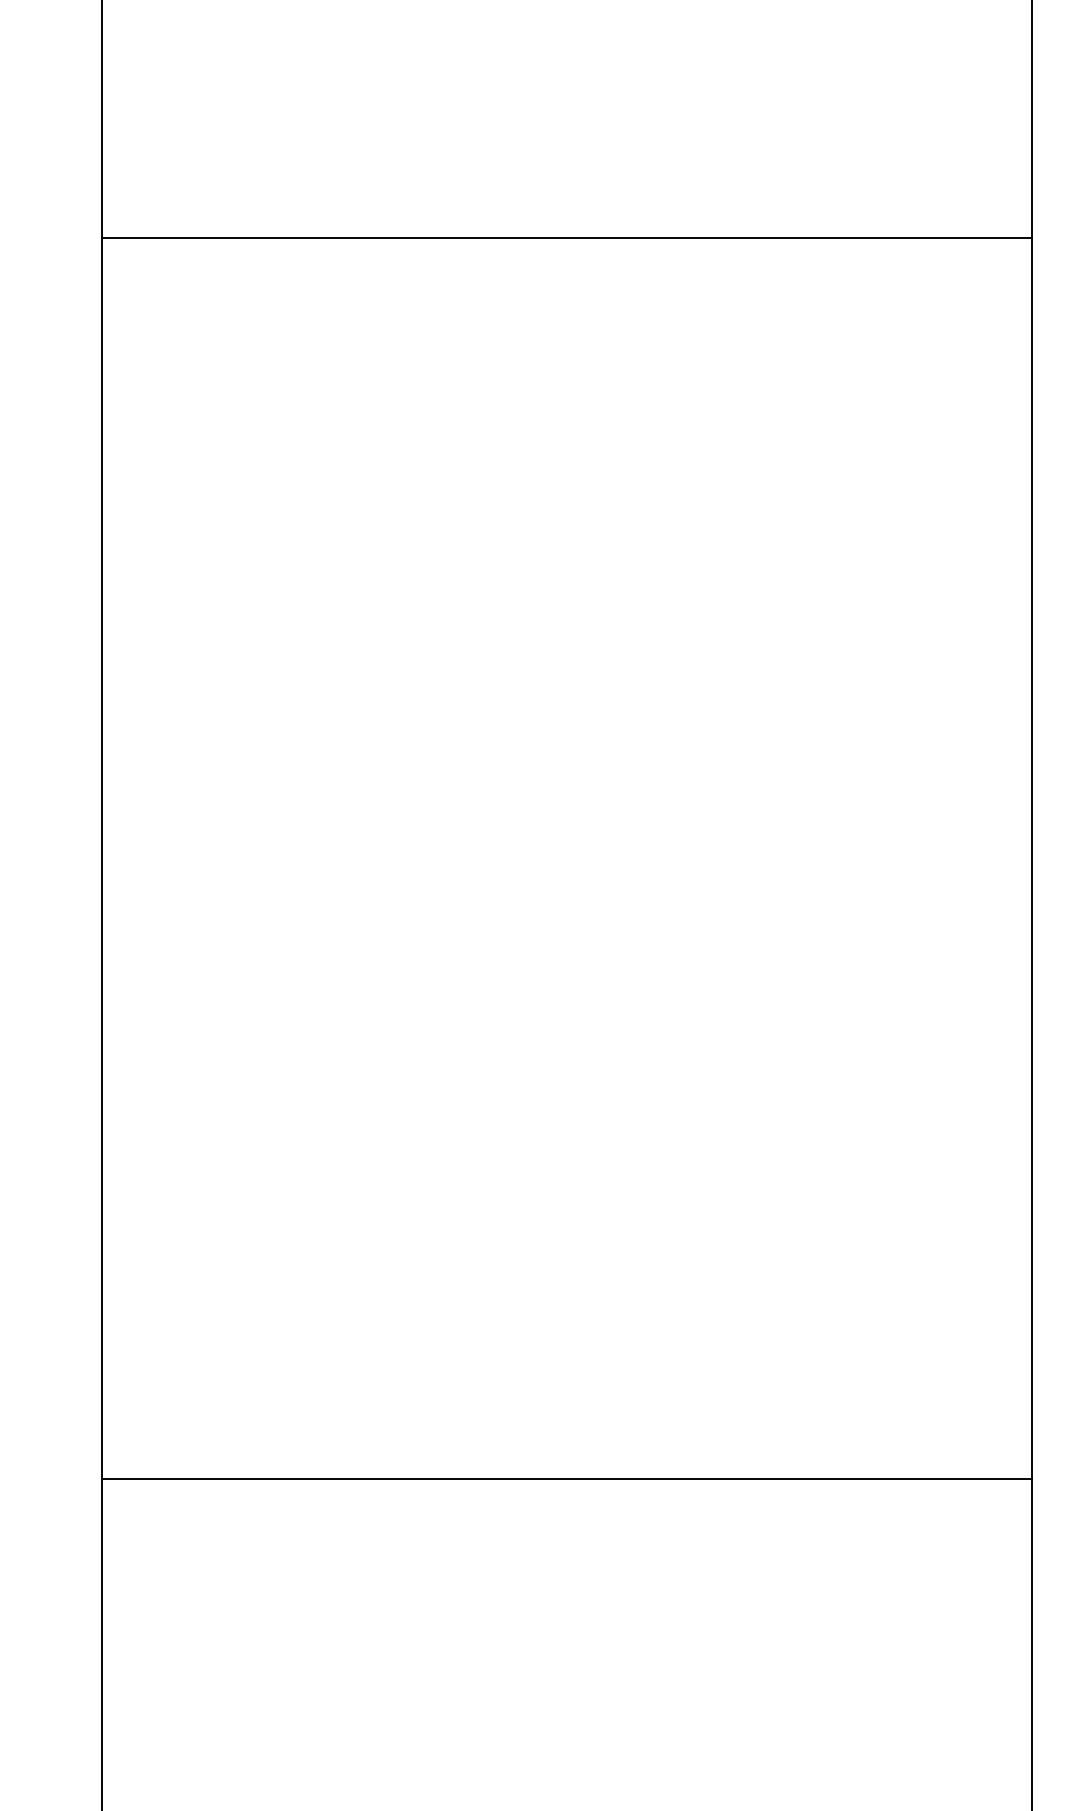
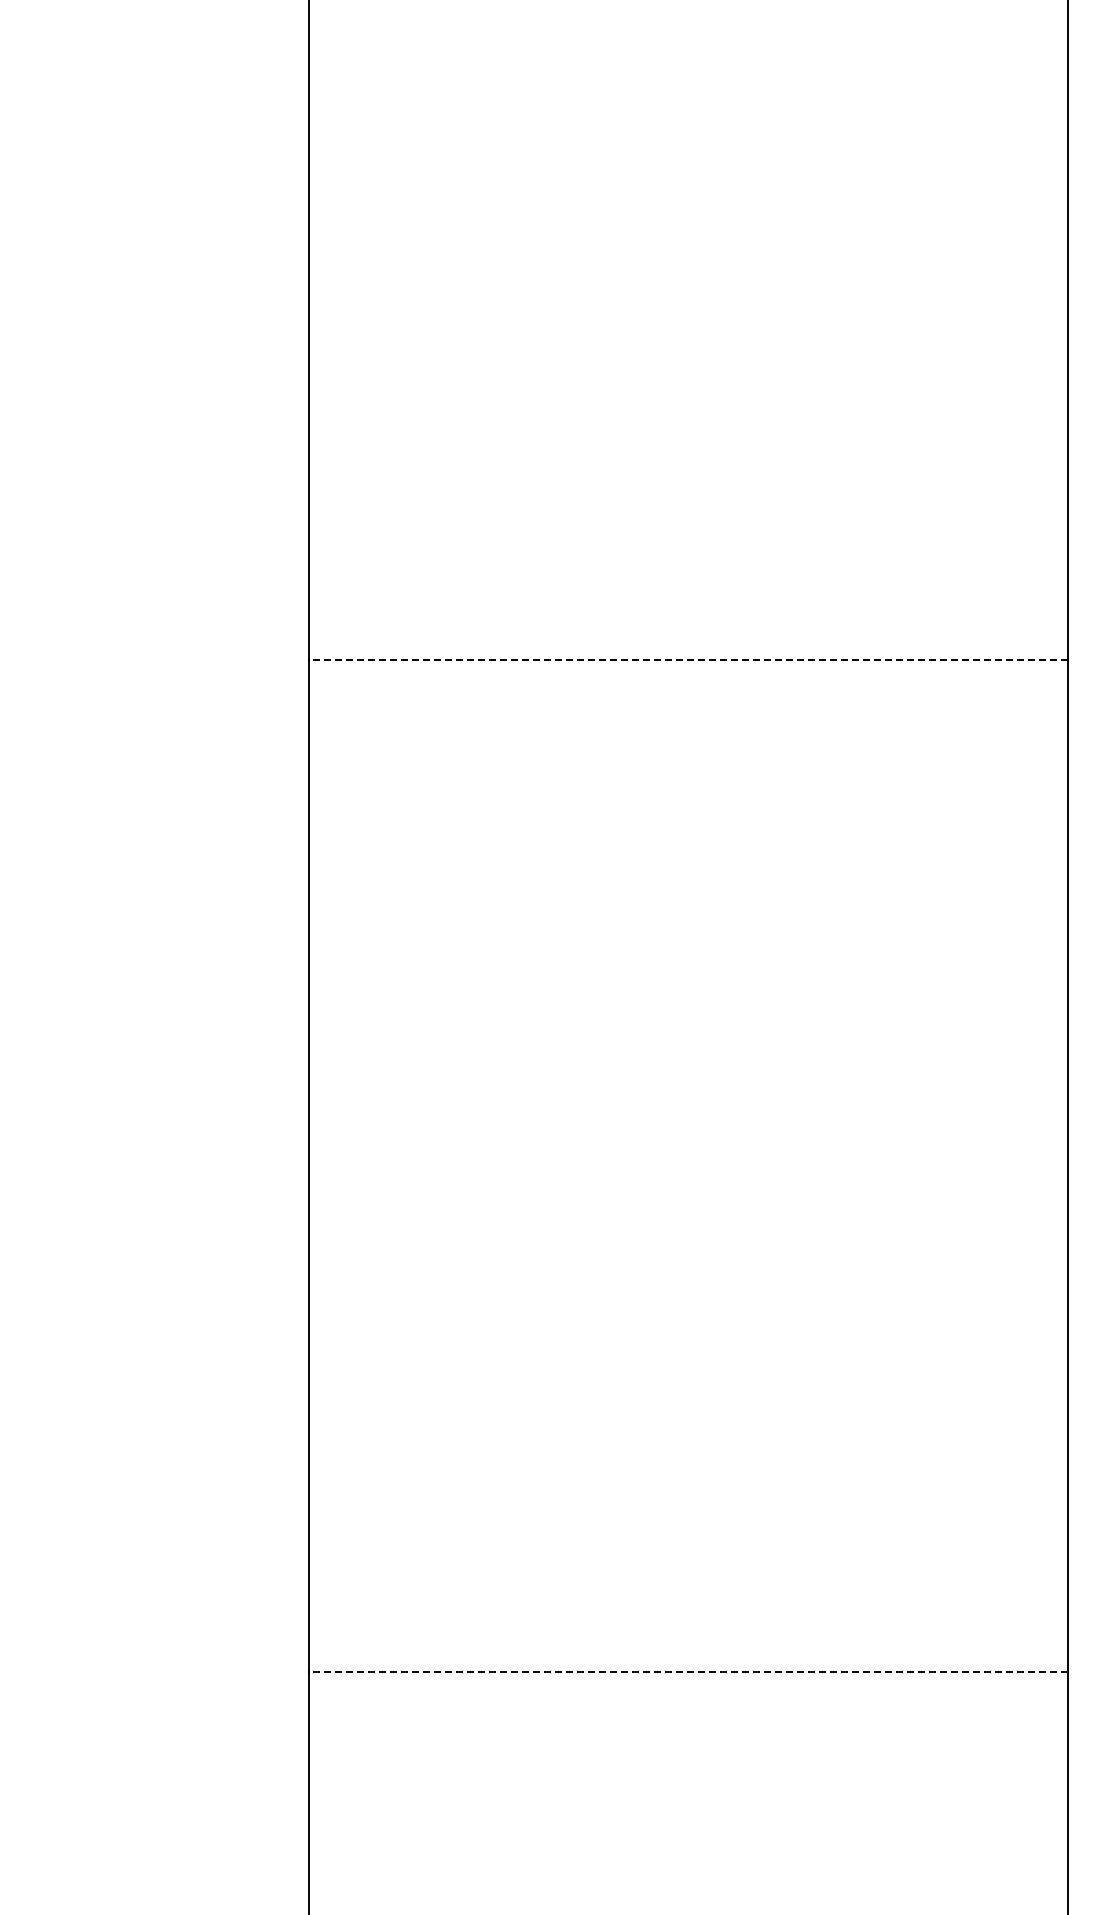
line: (565, 238) -> (687, 660), solid -> dashed
line: (565, 1478) -> (687, 1671), solid -> dashed

